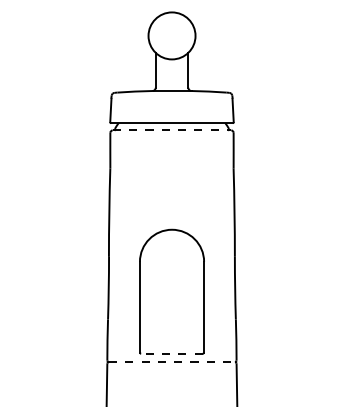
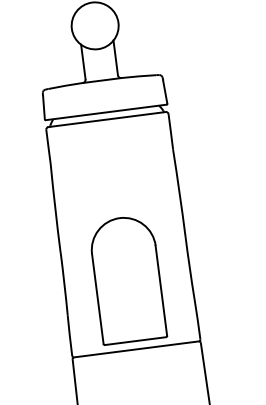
line: (172, 130) -> (107, 119), dashed -> solid
line: (172, 353) -> (135, 340), dashed -> solid
line: (172, 362) -> (137, 349), dashed -> solid

